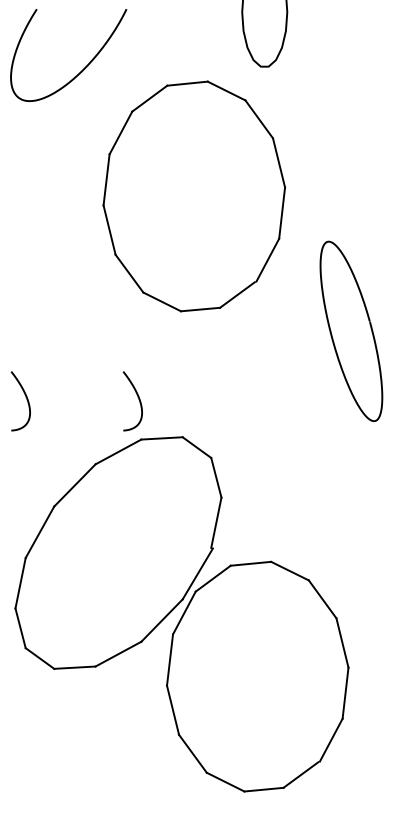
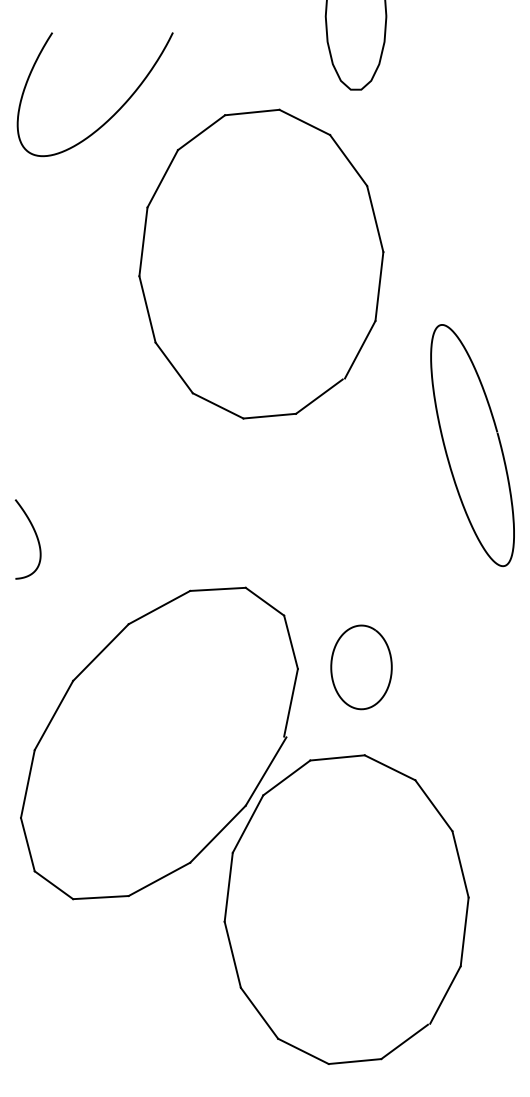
curve: (82, 69) -> (113, 113), moved
curve: (138, 399) -> (186, 537), removed
curve: (247, 496) -> (332, 667), added

